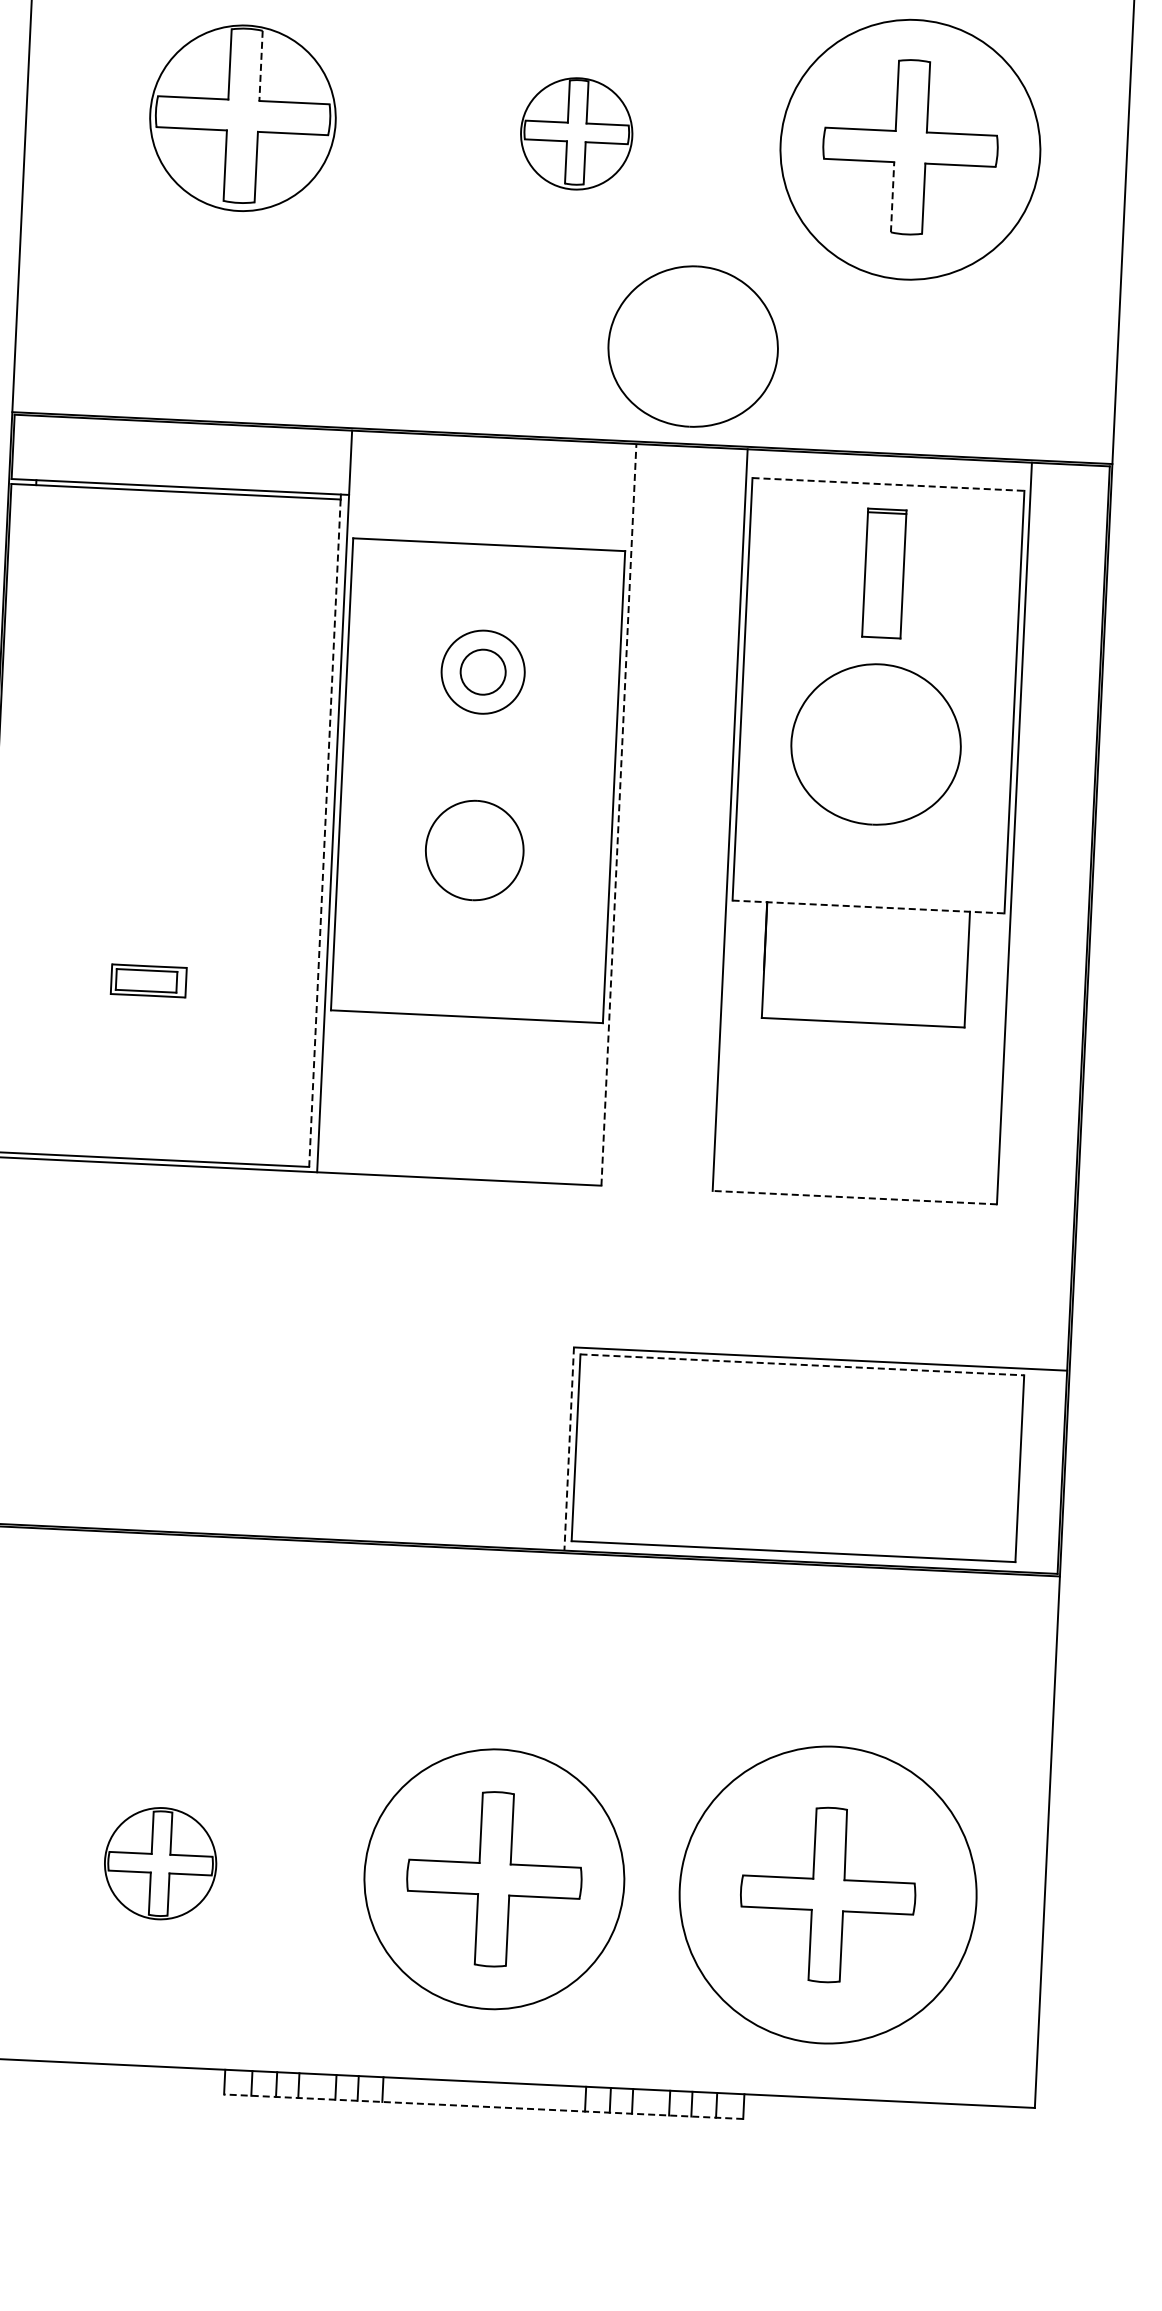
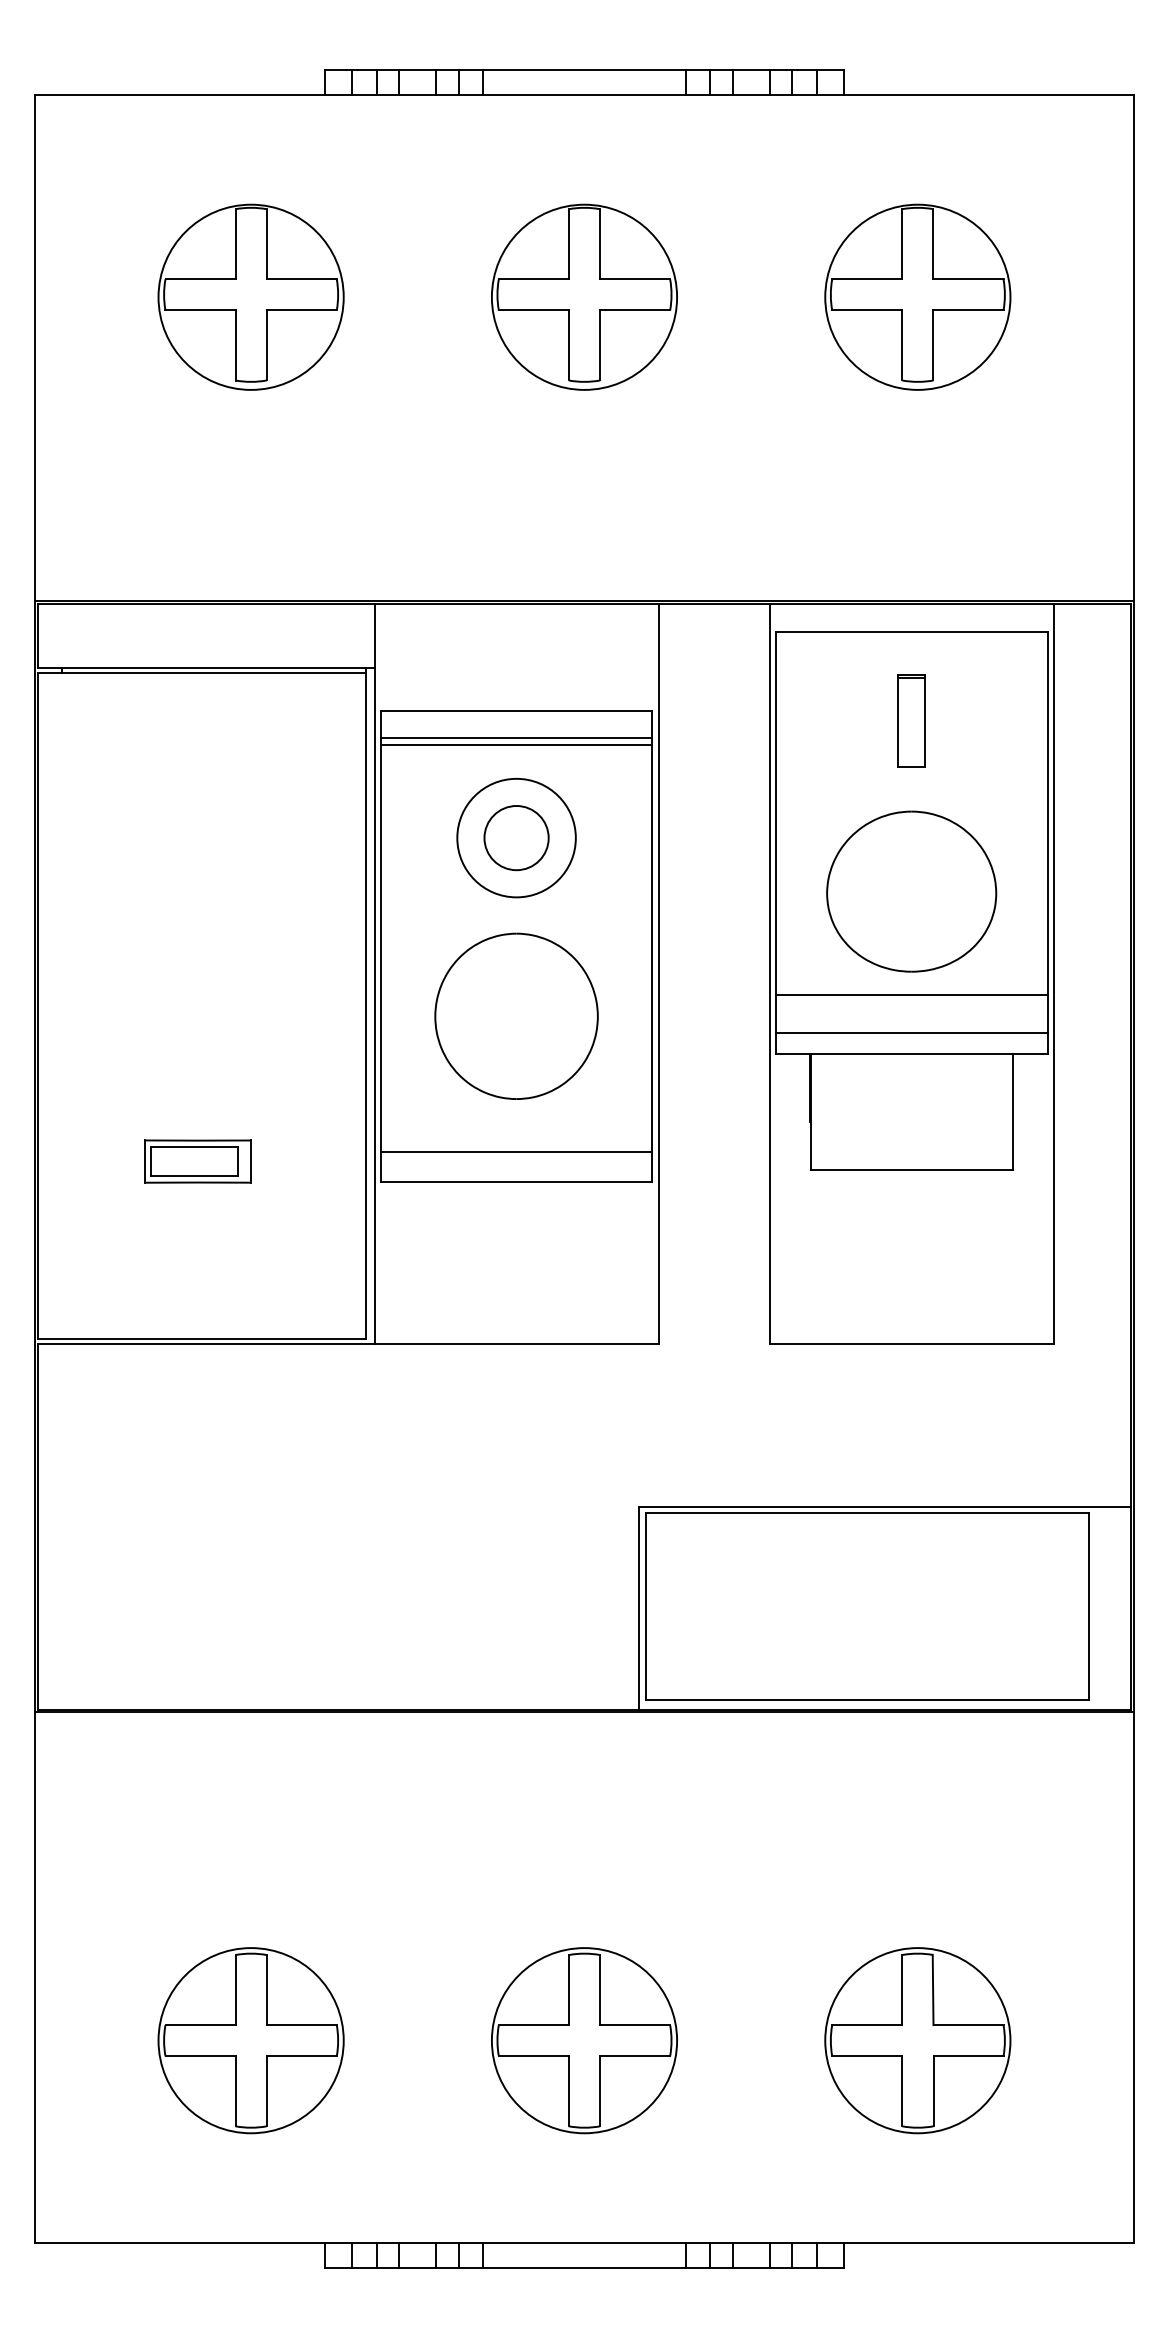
line: (260, 66) -> (266, 244), dashed -> solid
part: (576, 133) -> (584, 296), size x1.67
circle: (910, 148) -> (917, 296), size x0.71
line: (892, 196) -> (902, 344), dashed -> solid
part: (693, 346) -> (710, 503), removed
line: (888, 484) -> (911, 631), dashed -> solid
line: (487, 571) -> (516, 737), added
part: (884, 573) -> (911, 720), size x0.71
line: (487, 579) -> (516, 745), added
circle: (483, 671) -> (516, 837), size x1.43
circle: (483, 672) -> (516, 838), size x1.43
line: (618, 814) -> (658, 973), dashed -> solid
line: (324, 833) -> (366, 1006), dashed -> solid
line: (871, 848) -> (911, 995), added
part: (474, 849) -> (516, 1015), size x1.67
line: (869, 886) -> (911, 1033), added
line: (868, 907) -> (911, 1054), dashed -> solid
part: (148, 980) -> (197, 1161), size x1.43
line: (468, 985) -> (516, 1151), added
line: (854, 1197) -> (911, 1344), dashed -> solid
line: (802, 1364) -> (867, 1513), dashed -> solid
line: (568, 1449) -> (638, 1608), dashed -> solid
part: (160, 1863) -> (250, 2040), size x1.67
circle: (494, 1879) -> (584, 2040), size x0.71
circle: (827, 1894) -> (917, 2040), size x0.62
line: (483, 2106) -> (584, 2267), dashed -> solid

